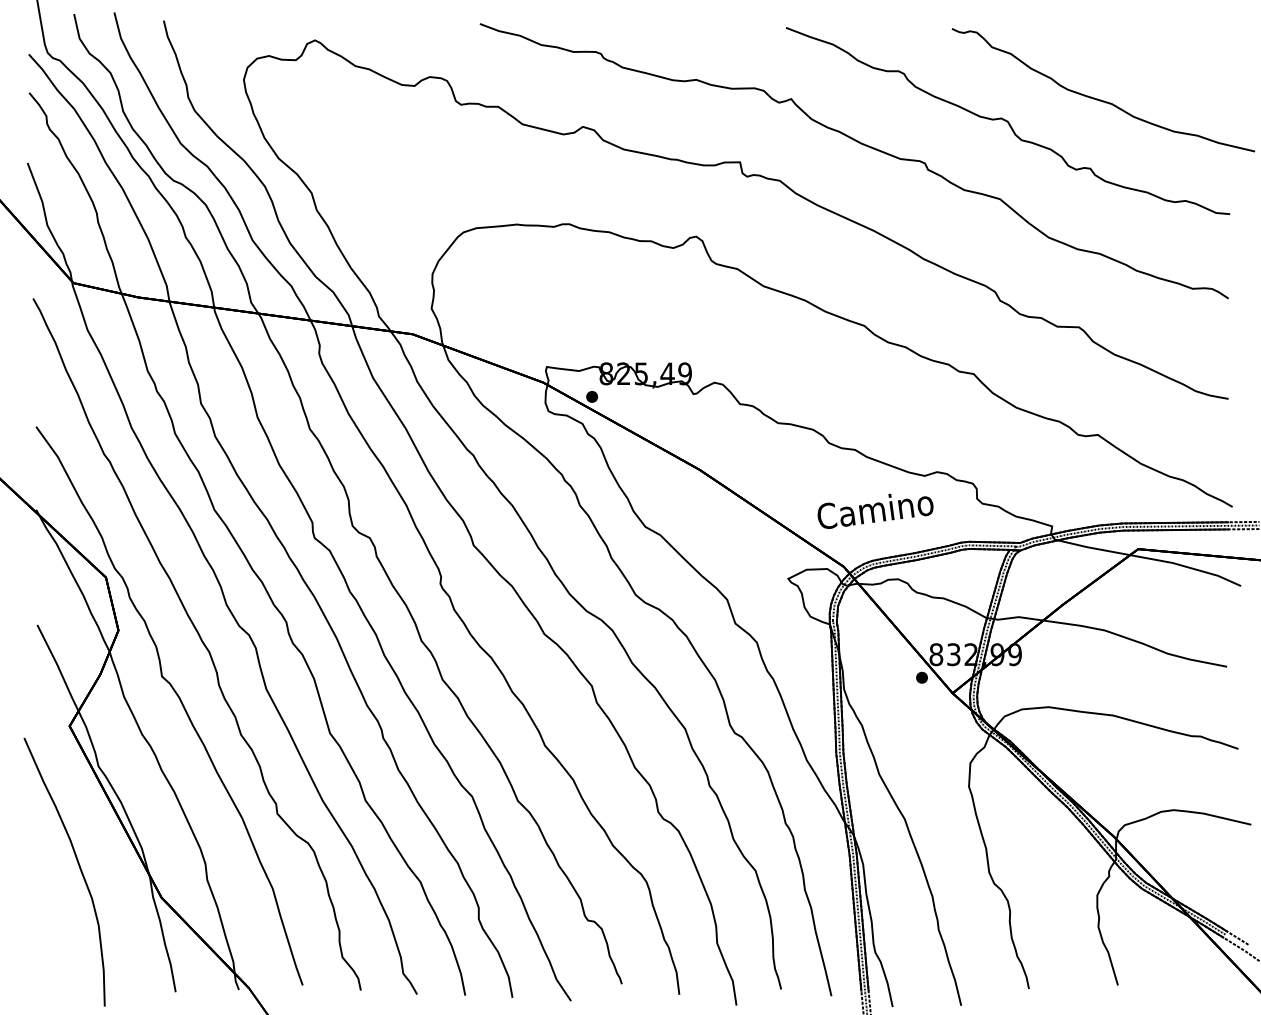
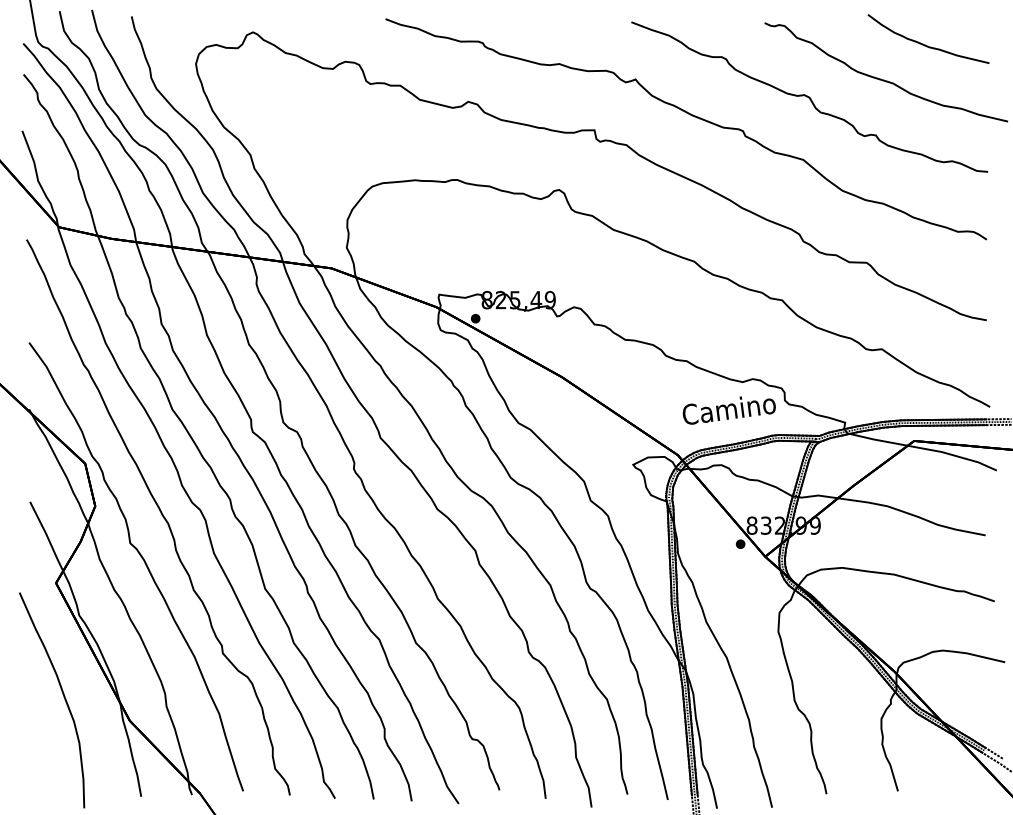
curve: (1152, 55) -> (925, 44), added
text: (874, 511) -> (728, 410), moved

